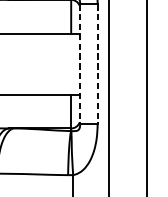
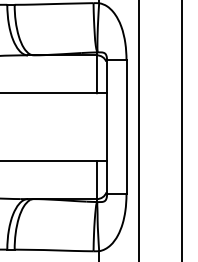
line: (80, 64) -> (107, 127), dashed -> solid
line: (97, 64) -> (126, 127), dashed -> solid

